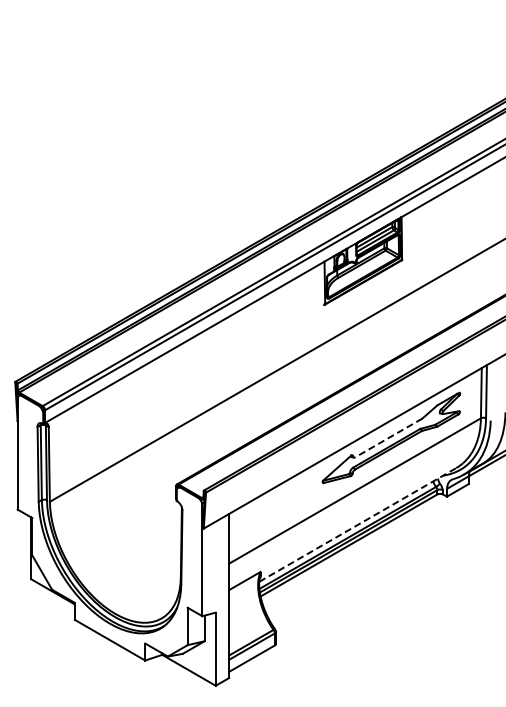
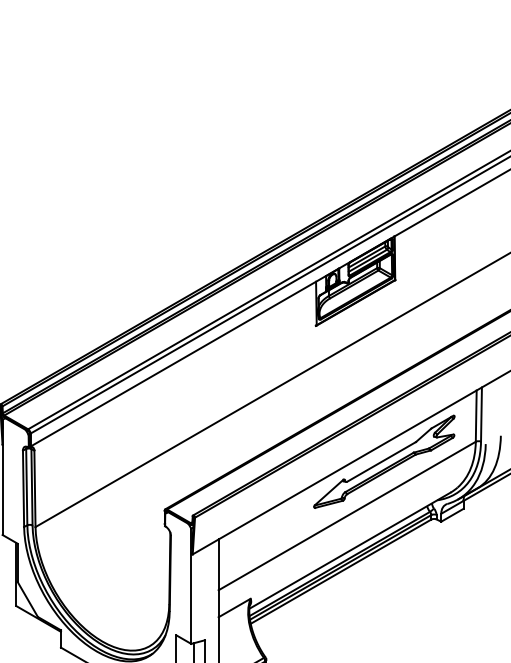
line: (388, 437) -> (381, 461), dashed -> solid
line: (357, 525) -> (349, 551), dashed -> solid

